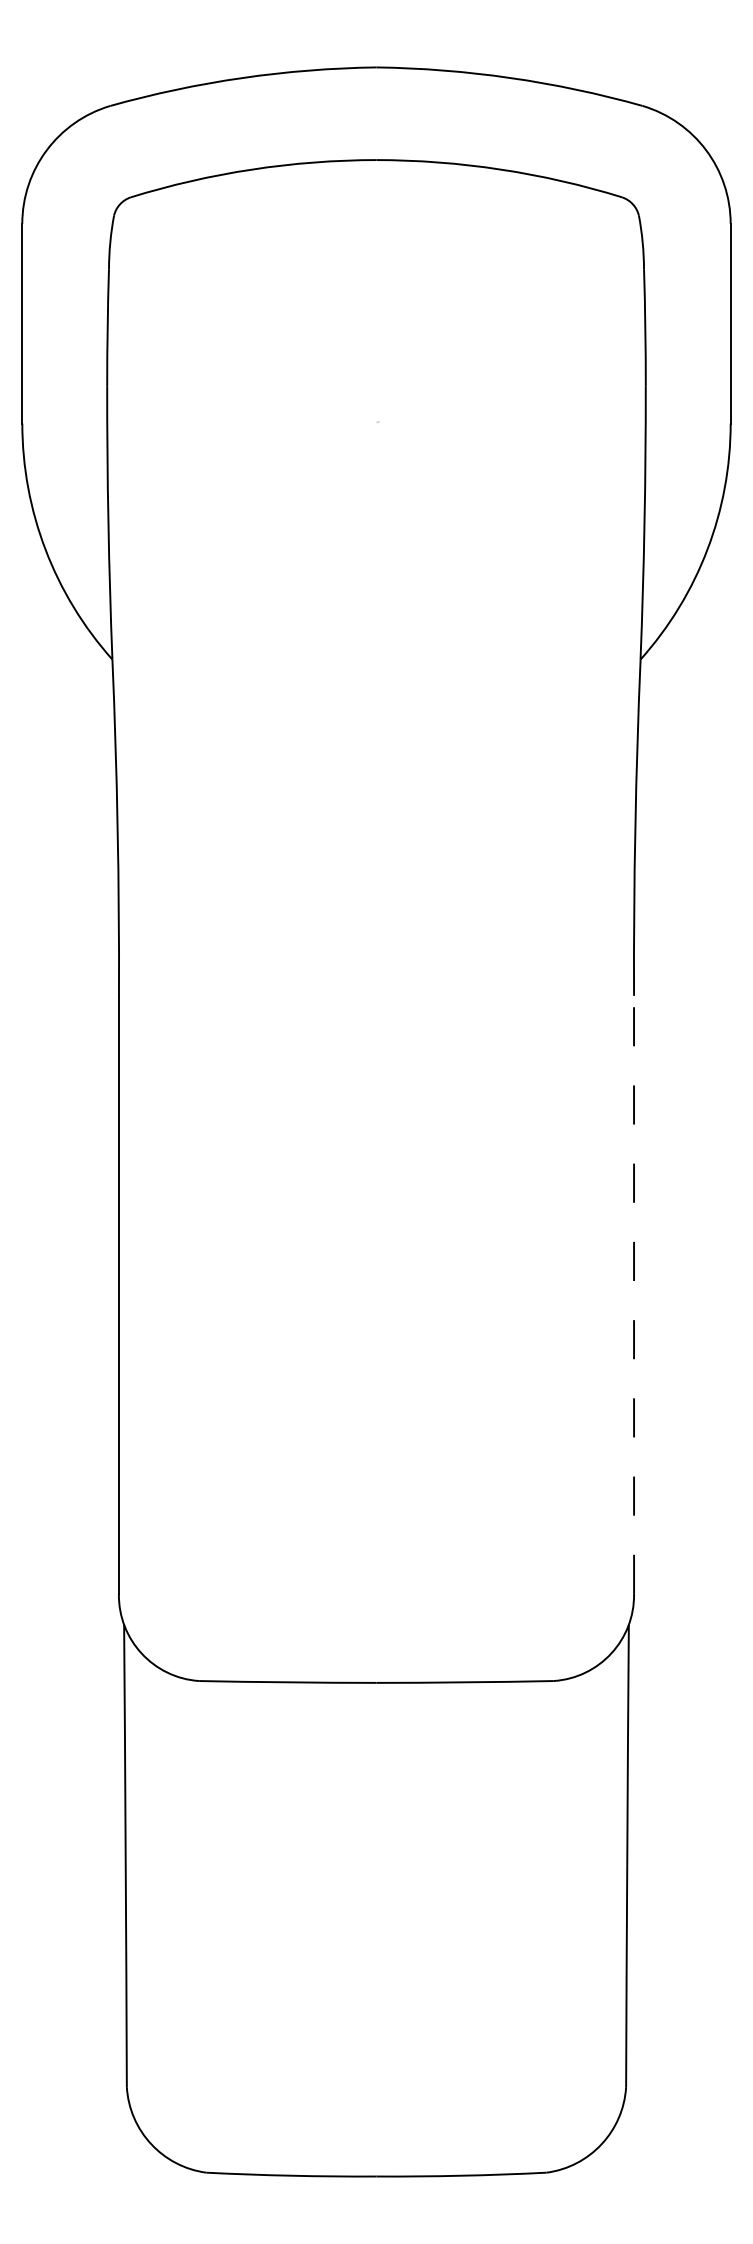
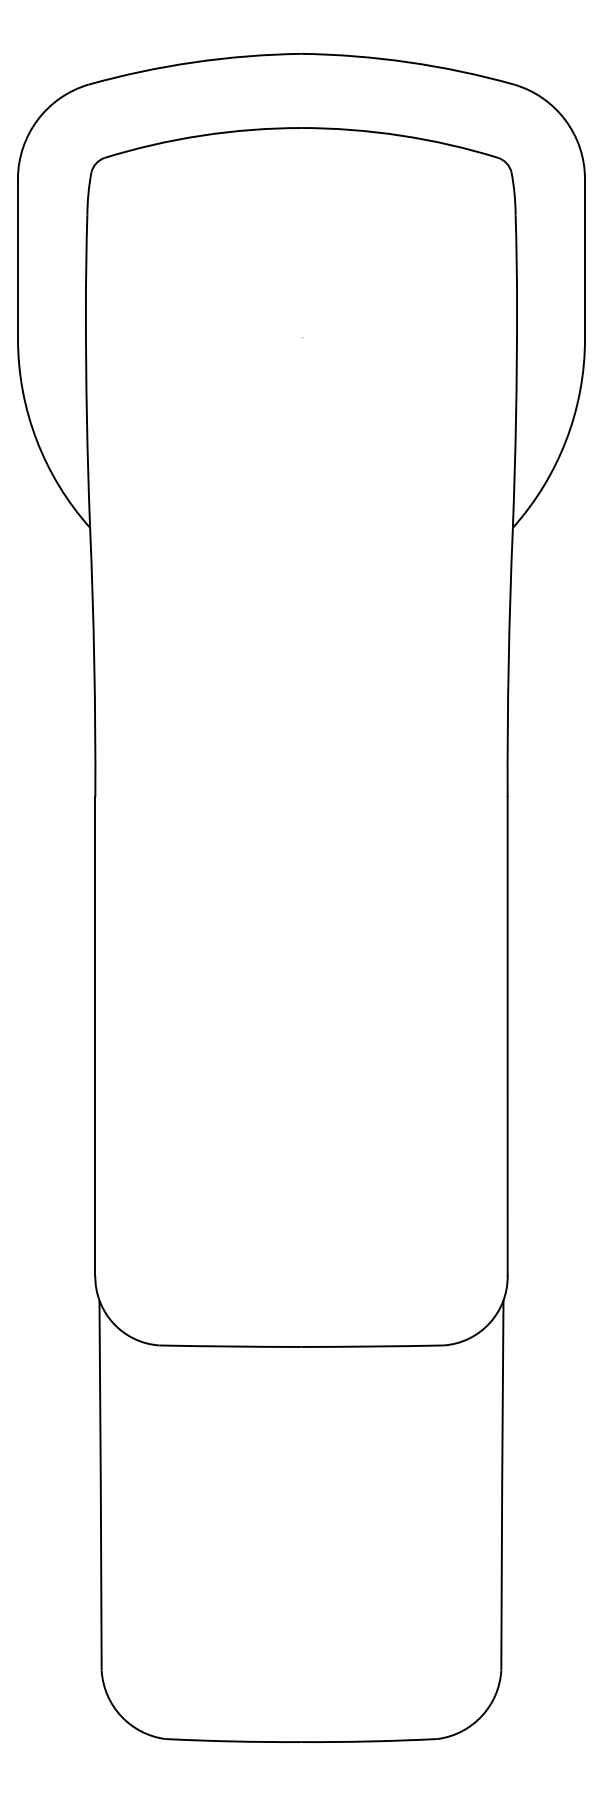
line: (633, 1293) -> (507, 1035), dashed -> solid

